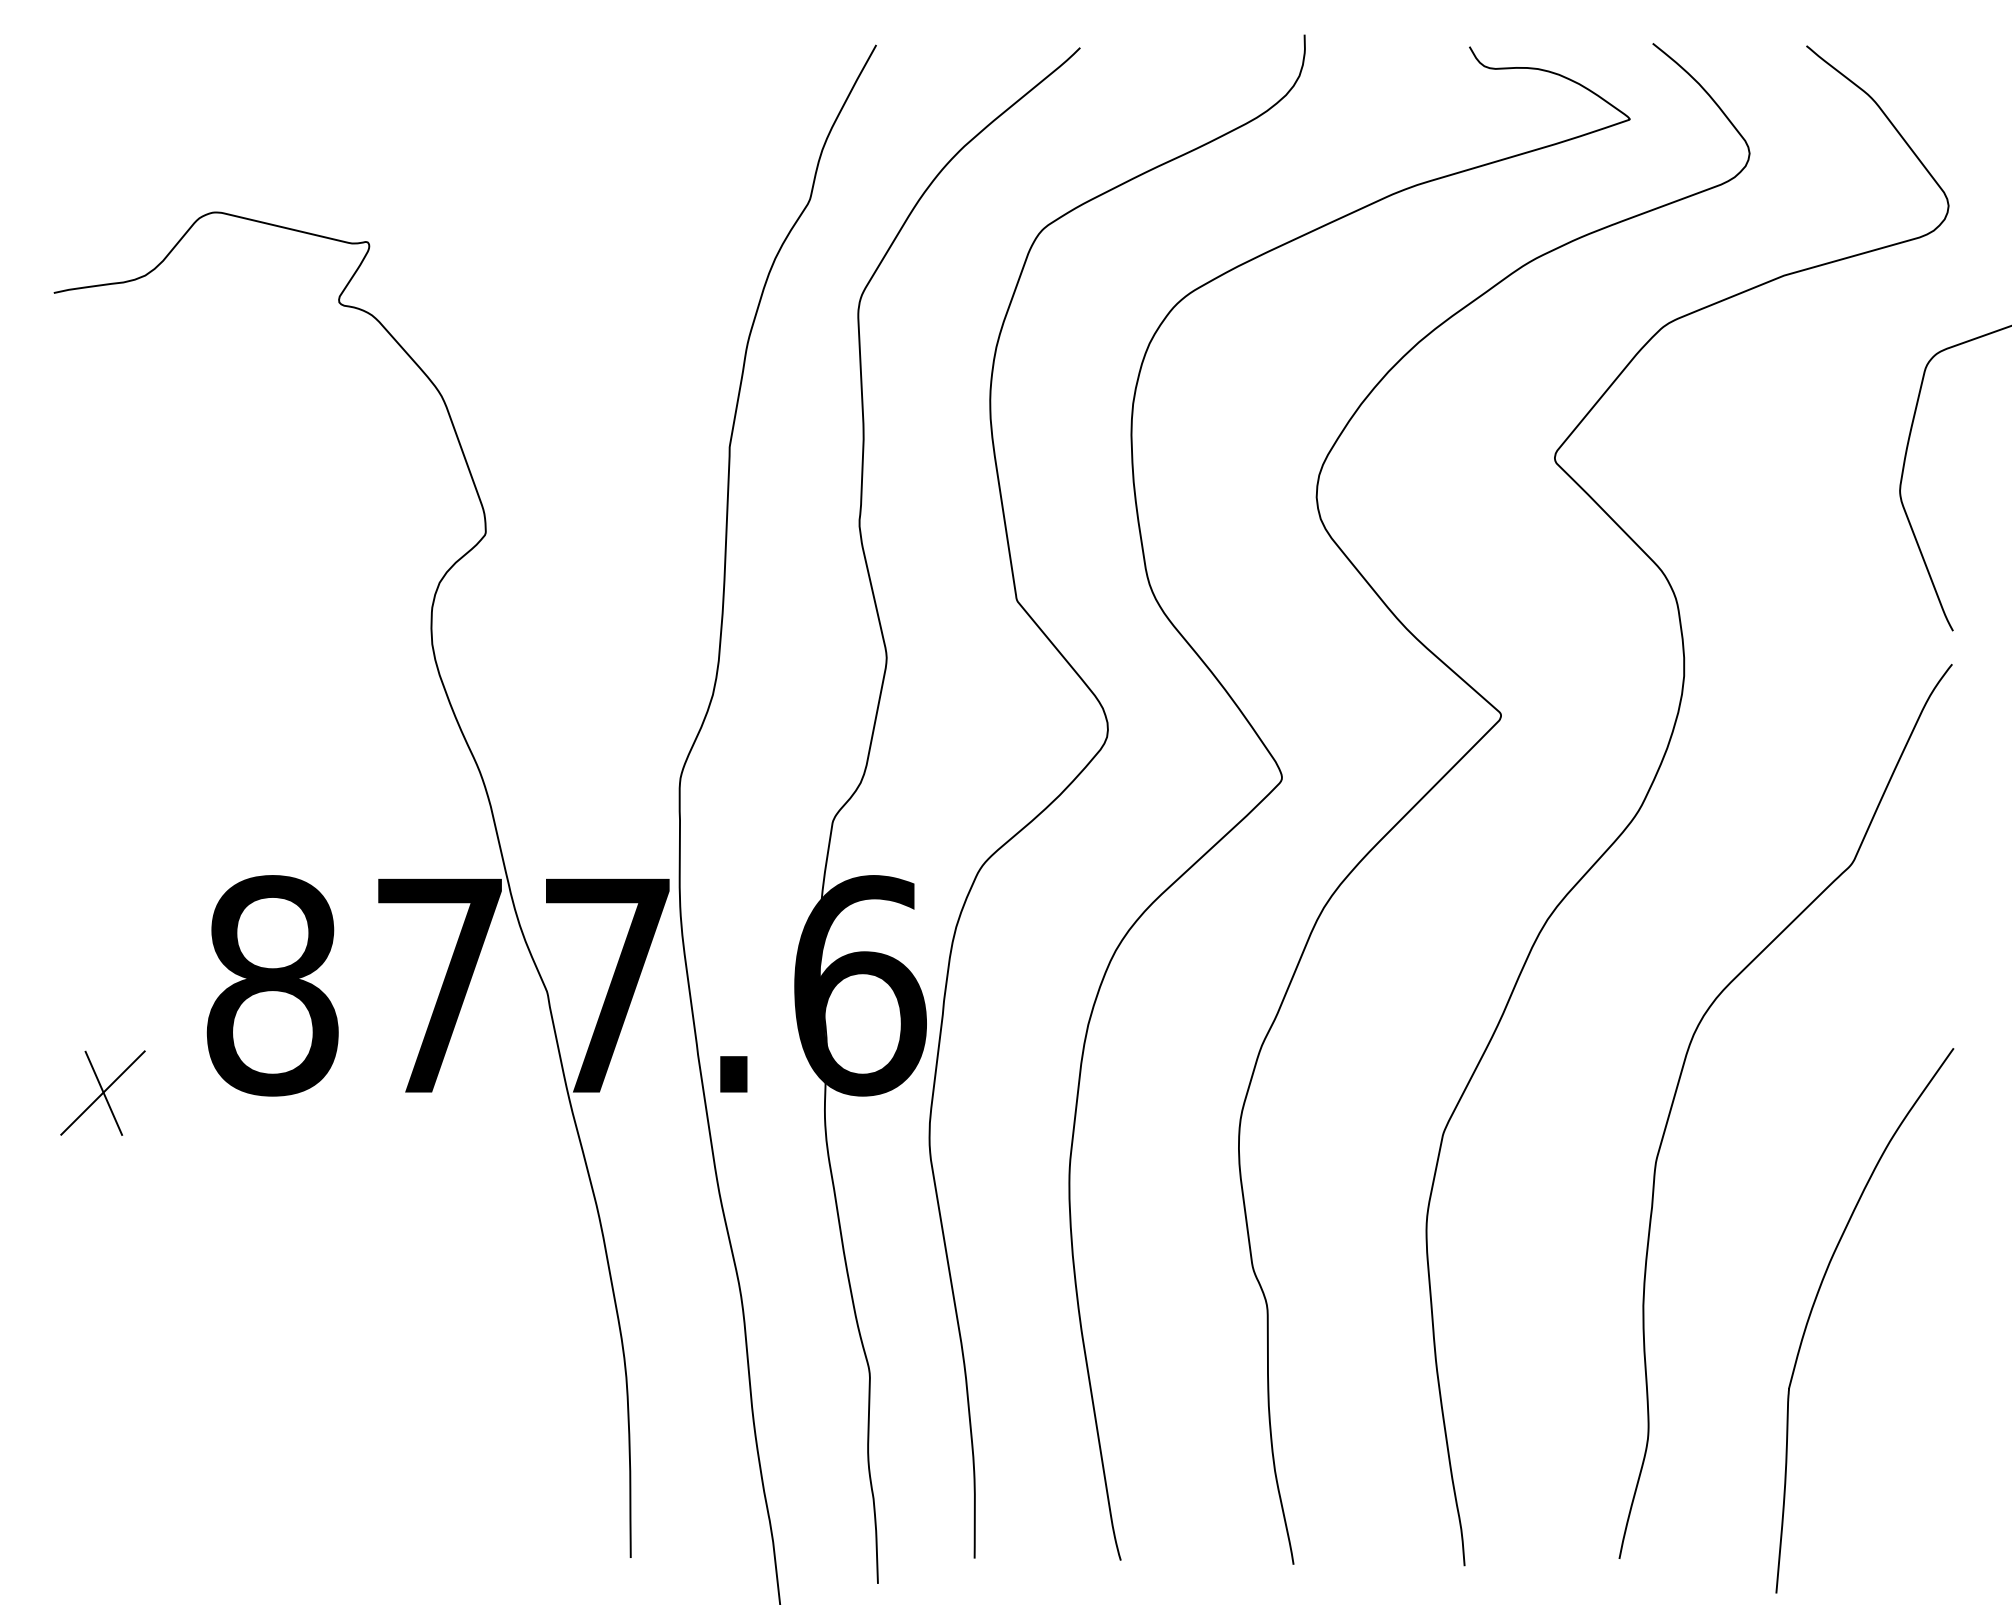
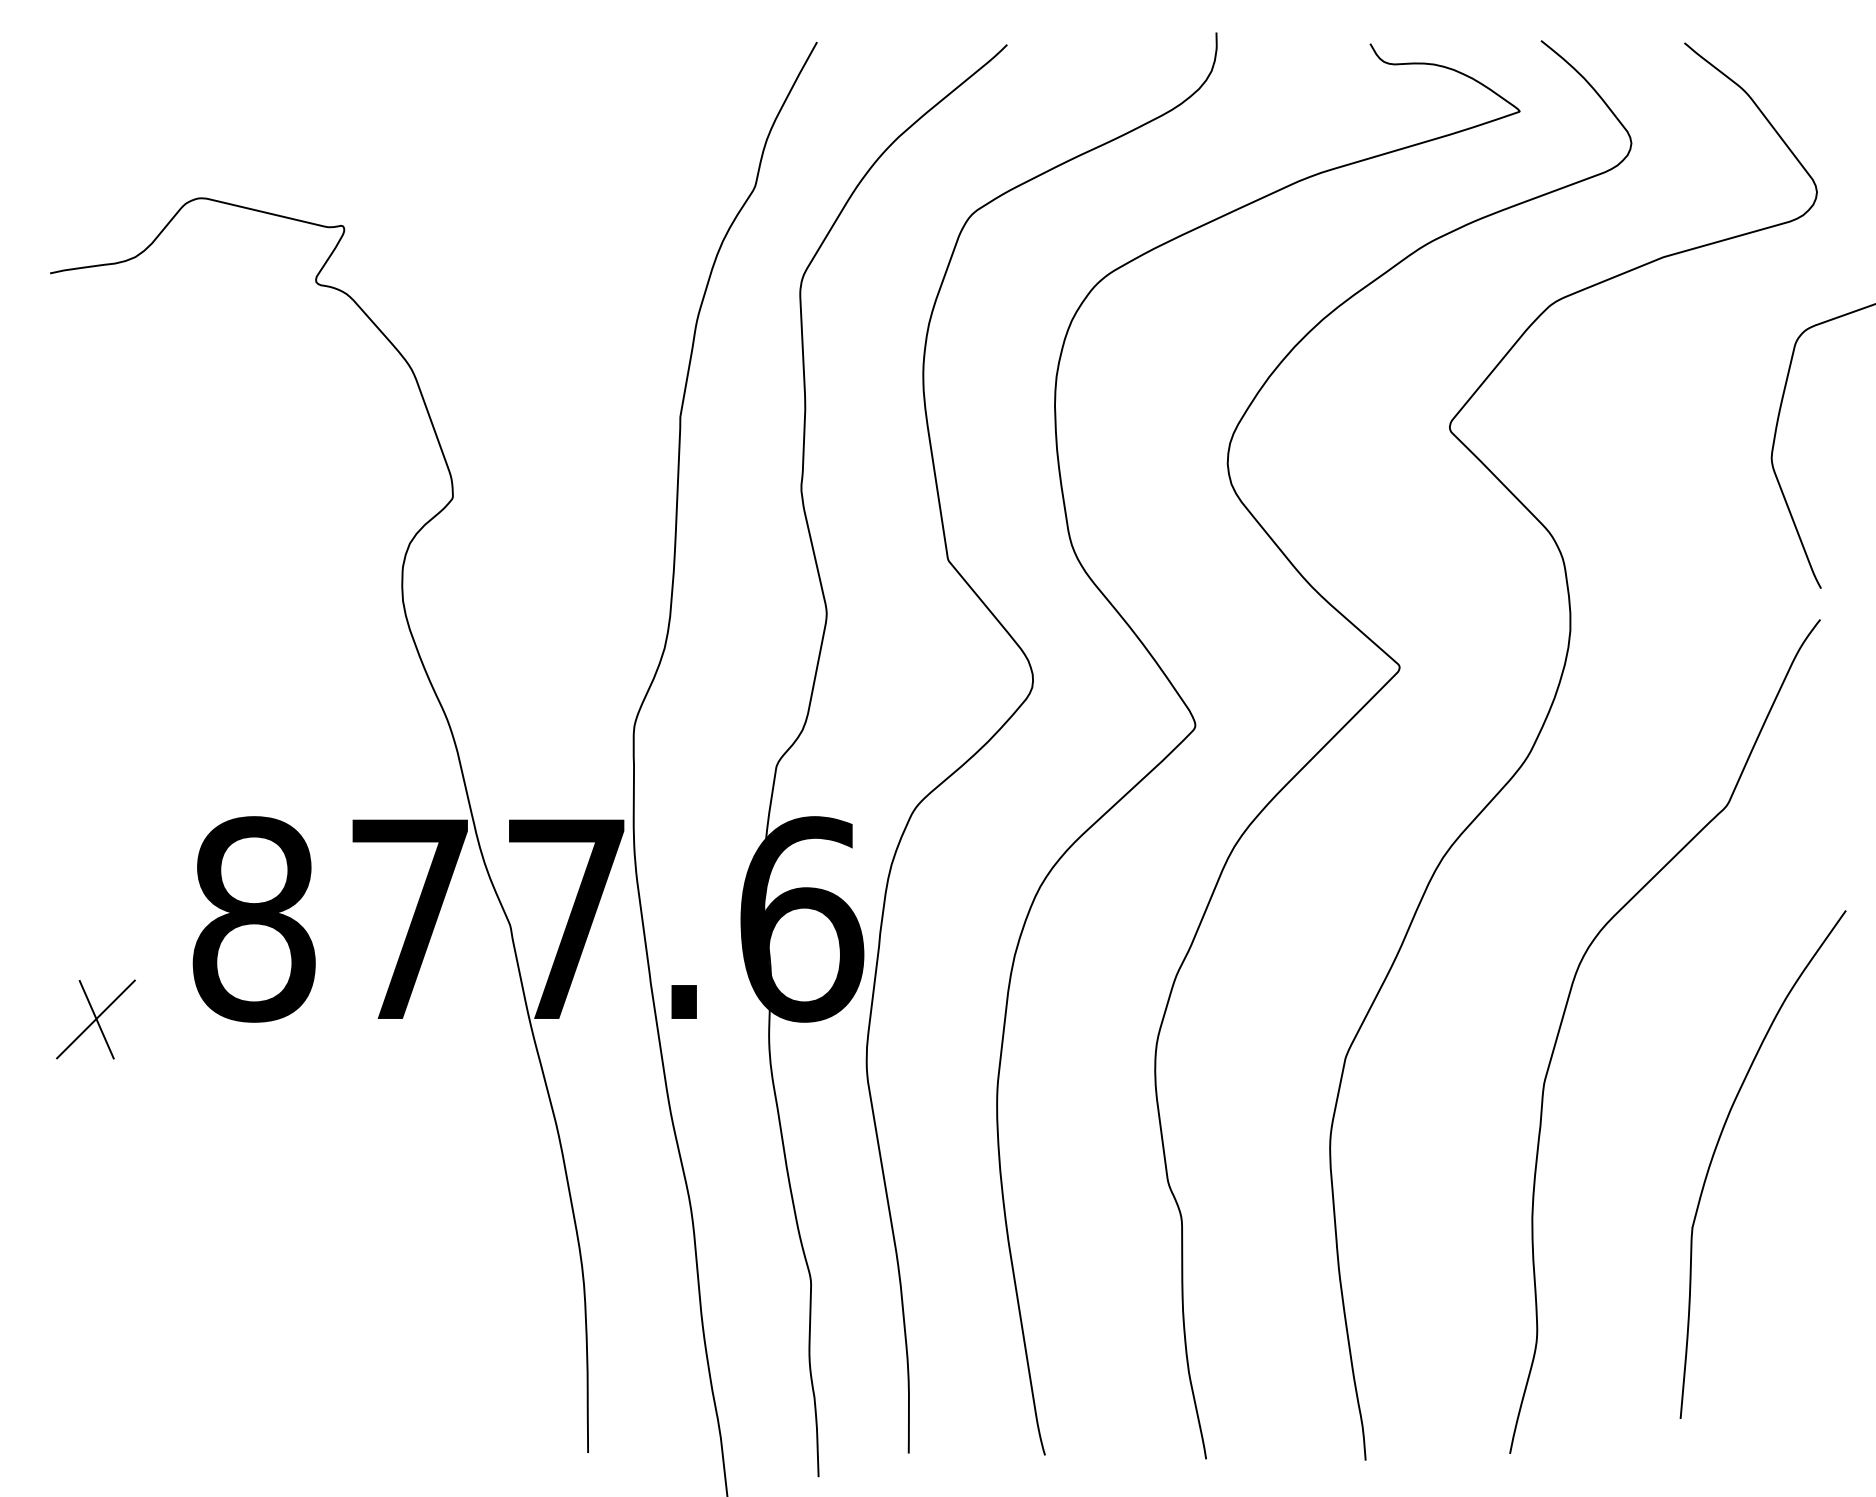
curve: (1815, 1302) -> (1717, 1147), moved

